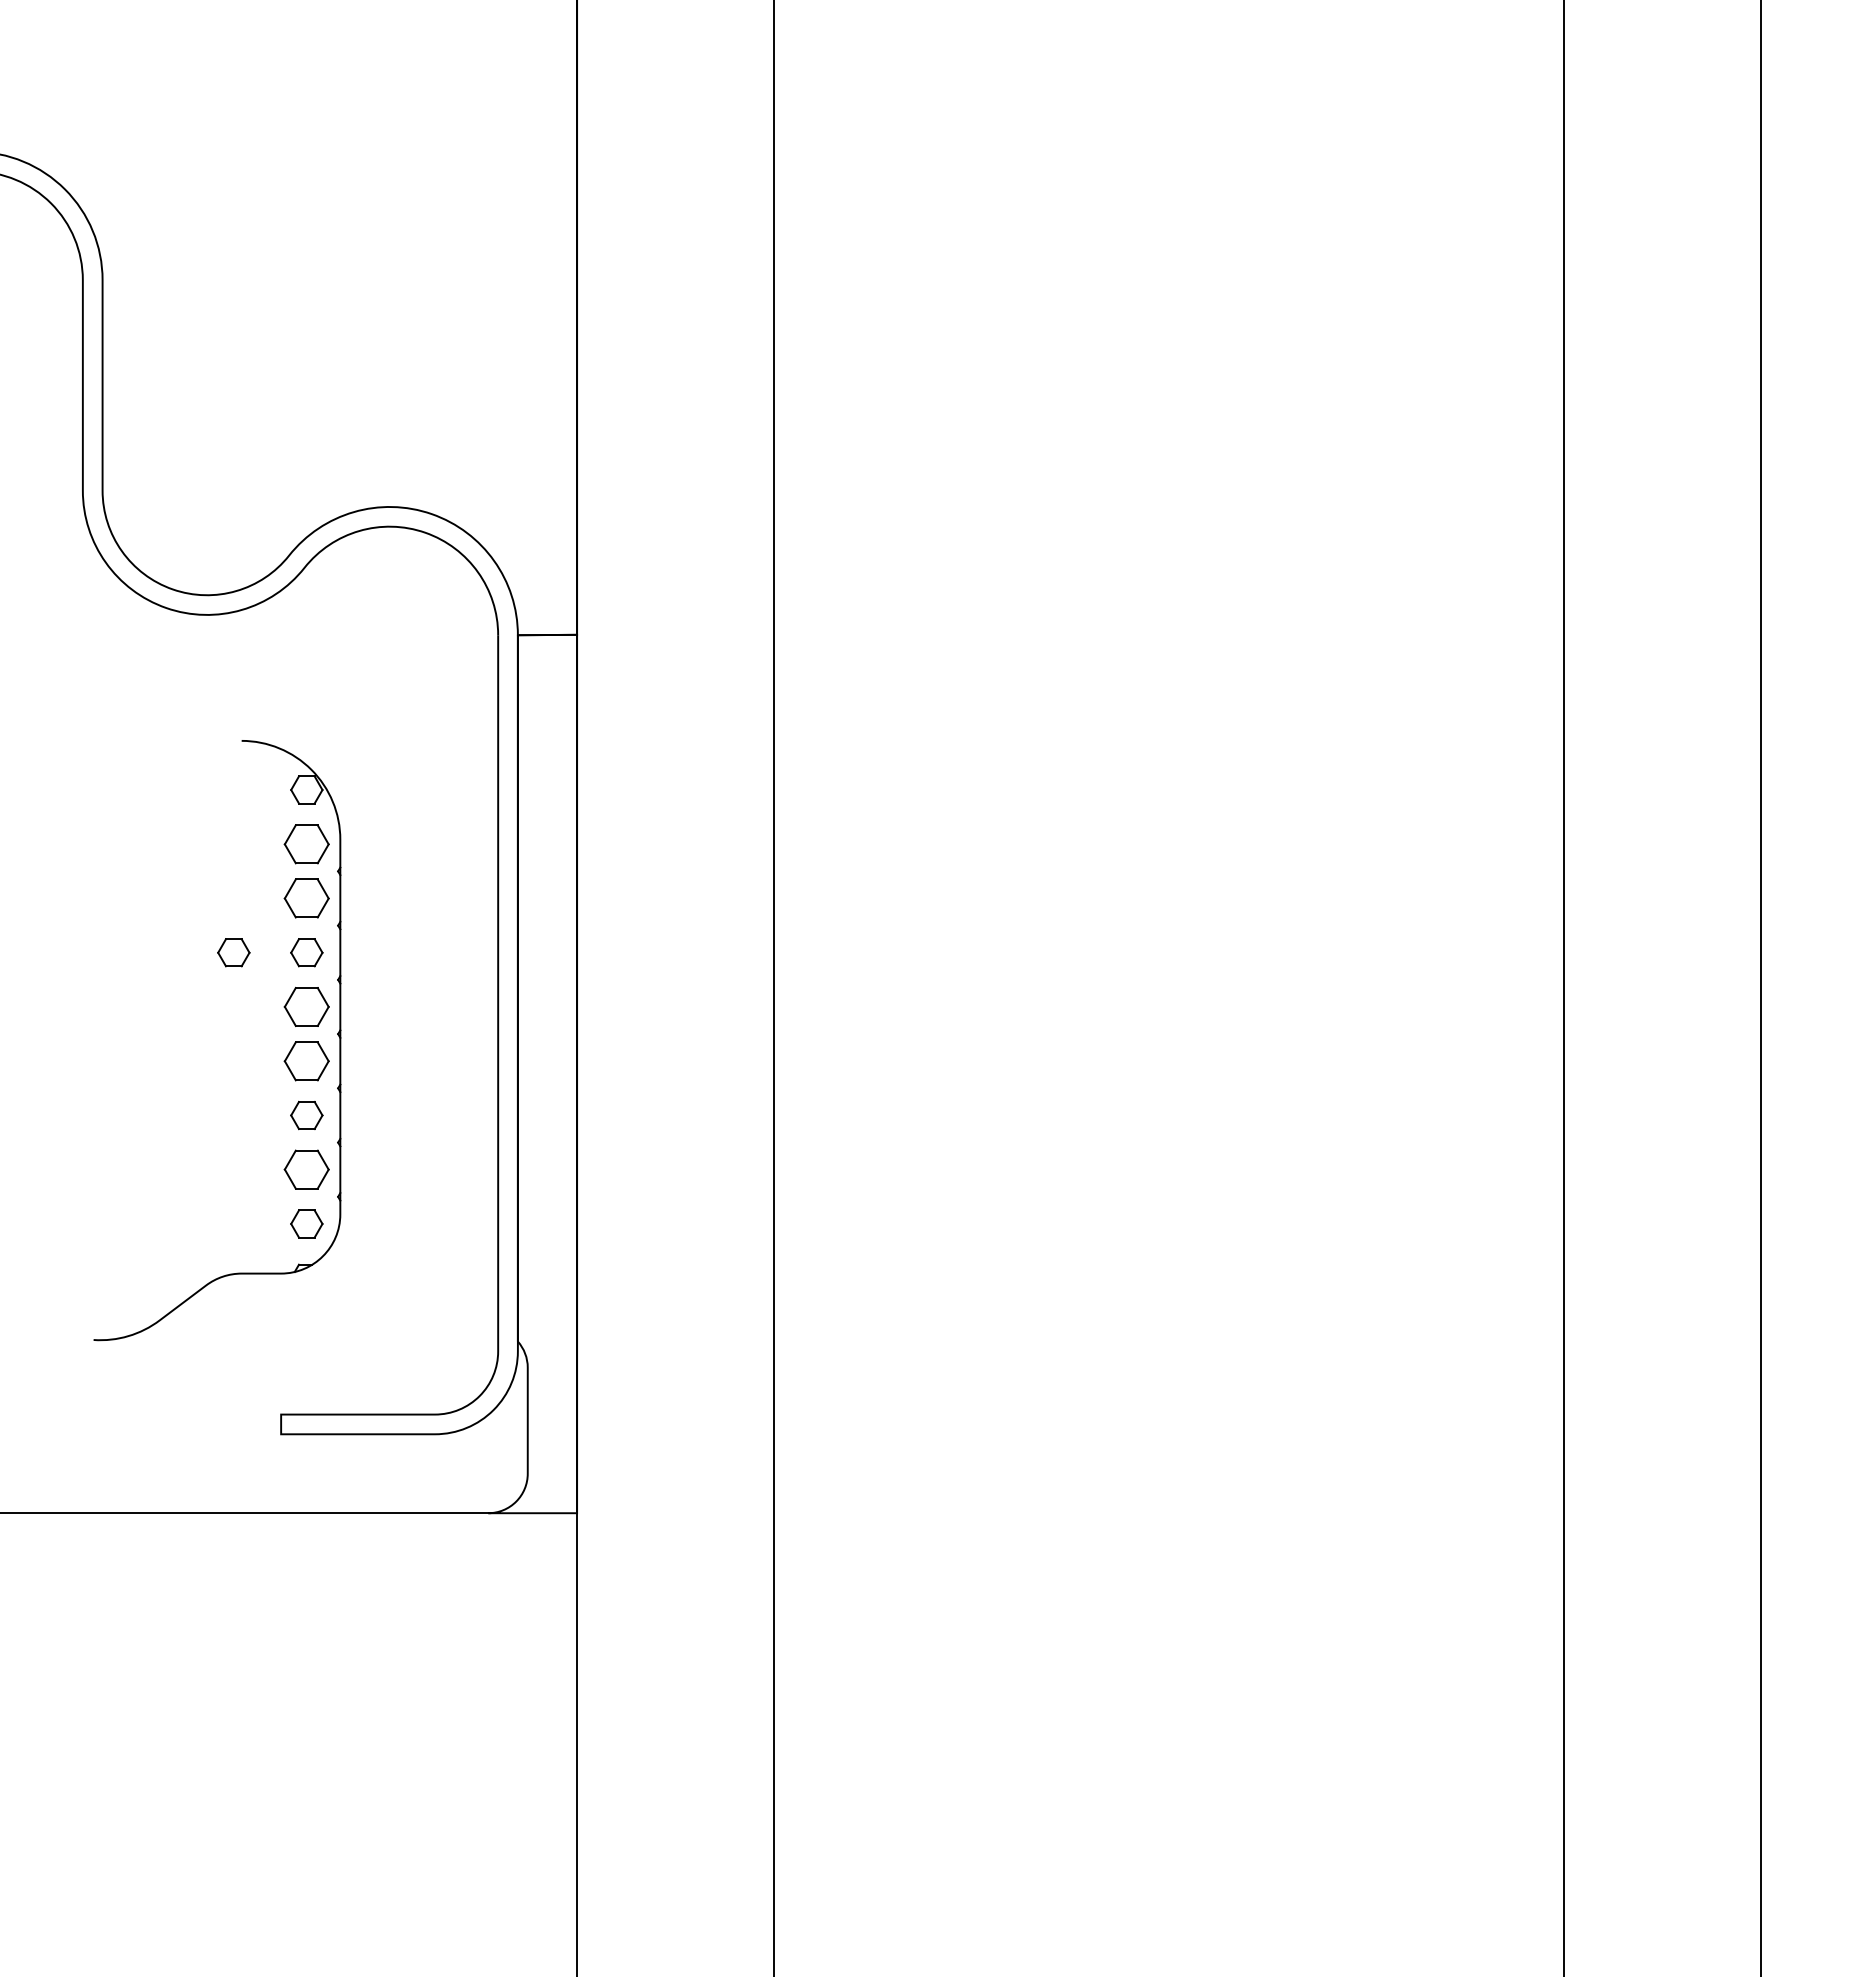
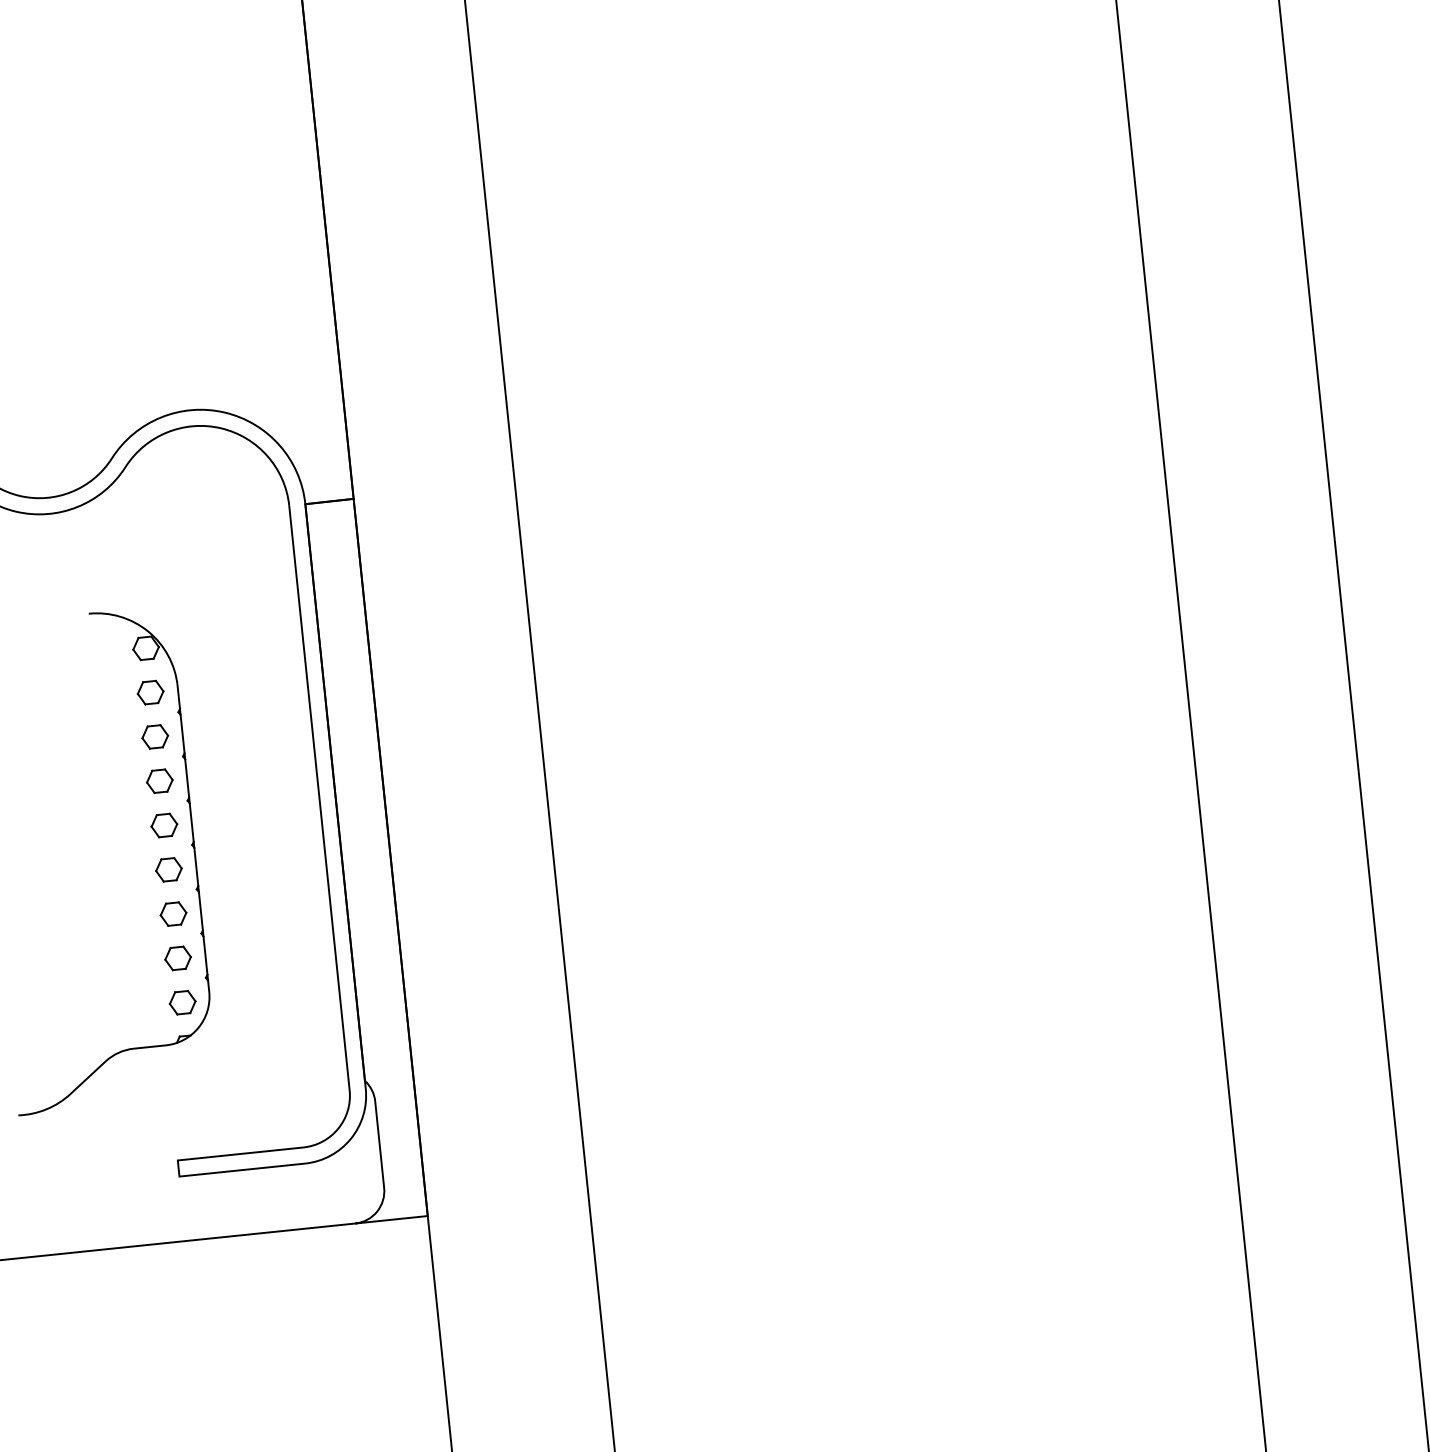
part: (306, 843) -> (150, 692), size x0.71
part: (306, 898) -> (154, 736), size x0.71
part: (233, 952) -> (99, 787), removed
part: (306, 1006) -> (164, 825), size x0.71
part: (306, 1060) -> (168, 869), size x0.71
part: (306, 1169) -> (177, 958), size x0.71

